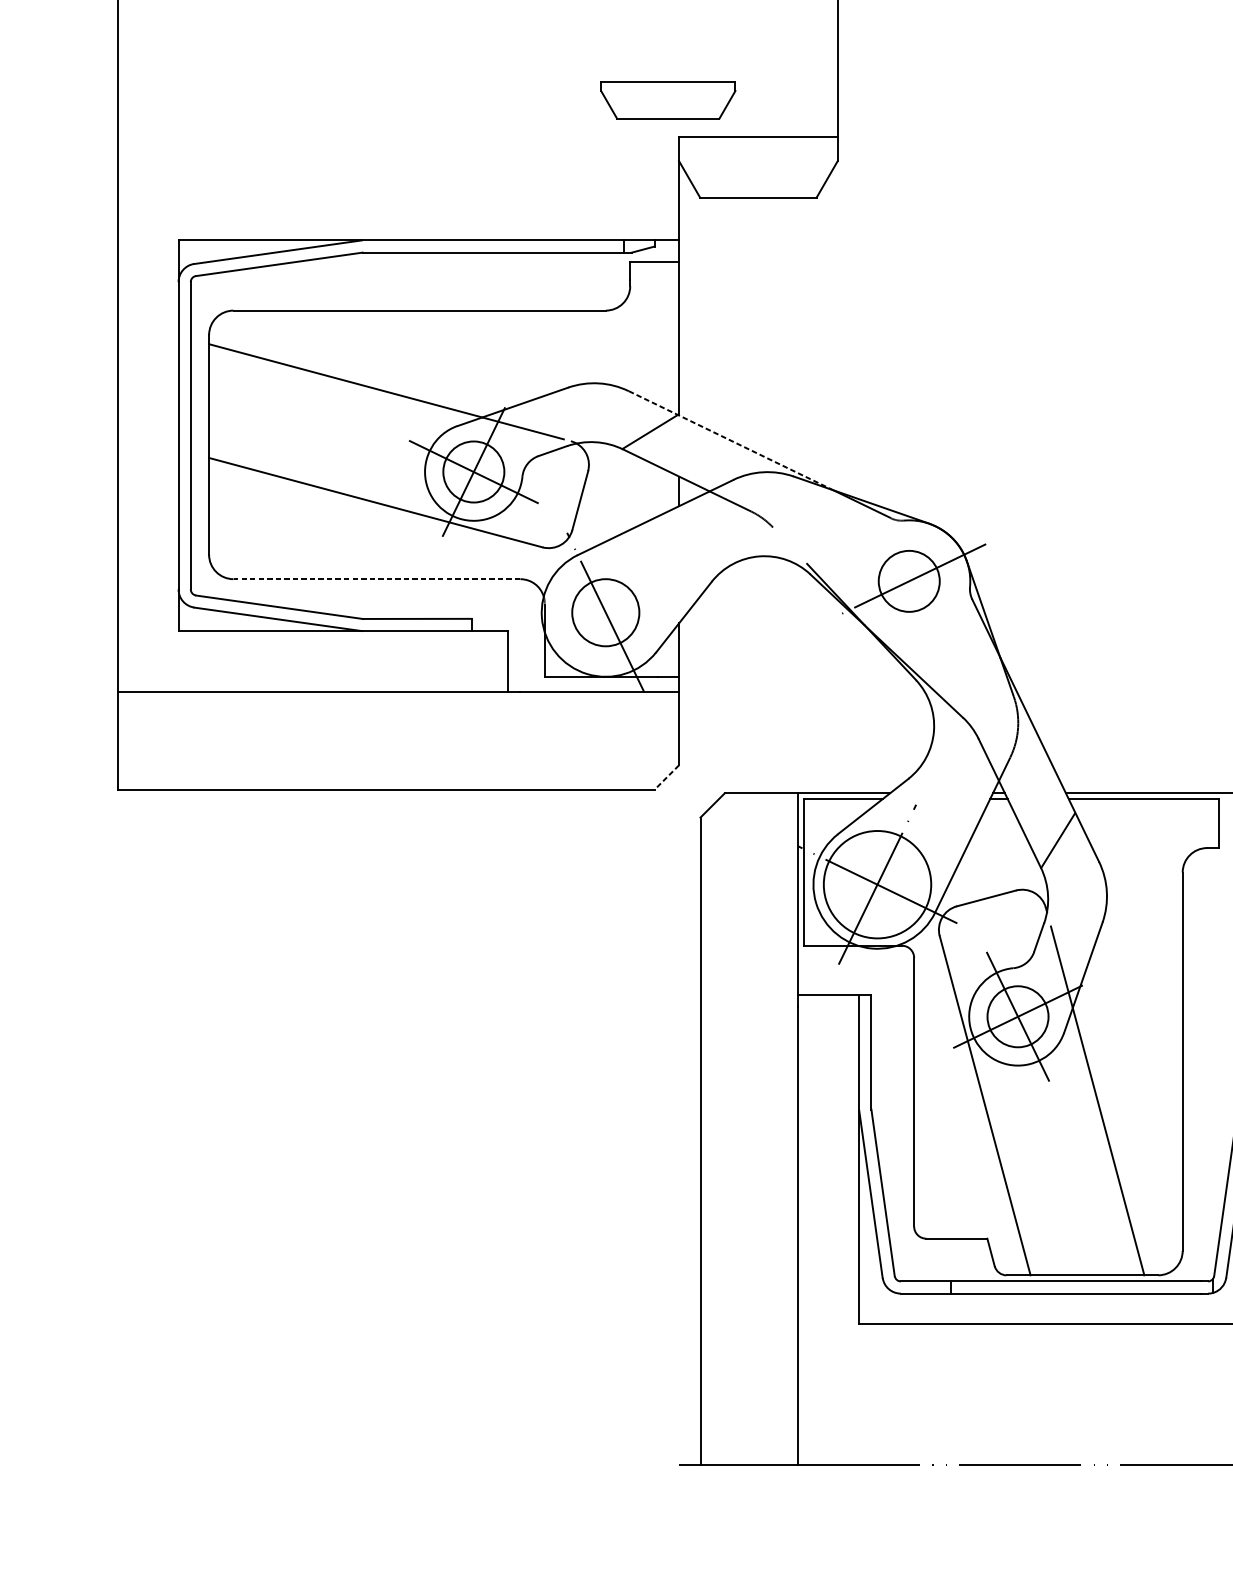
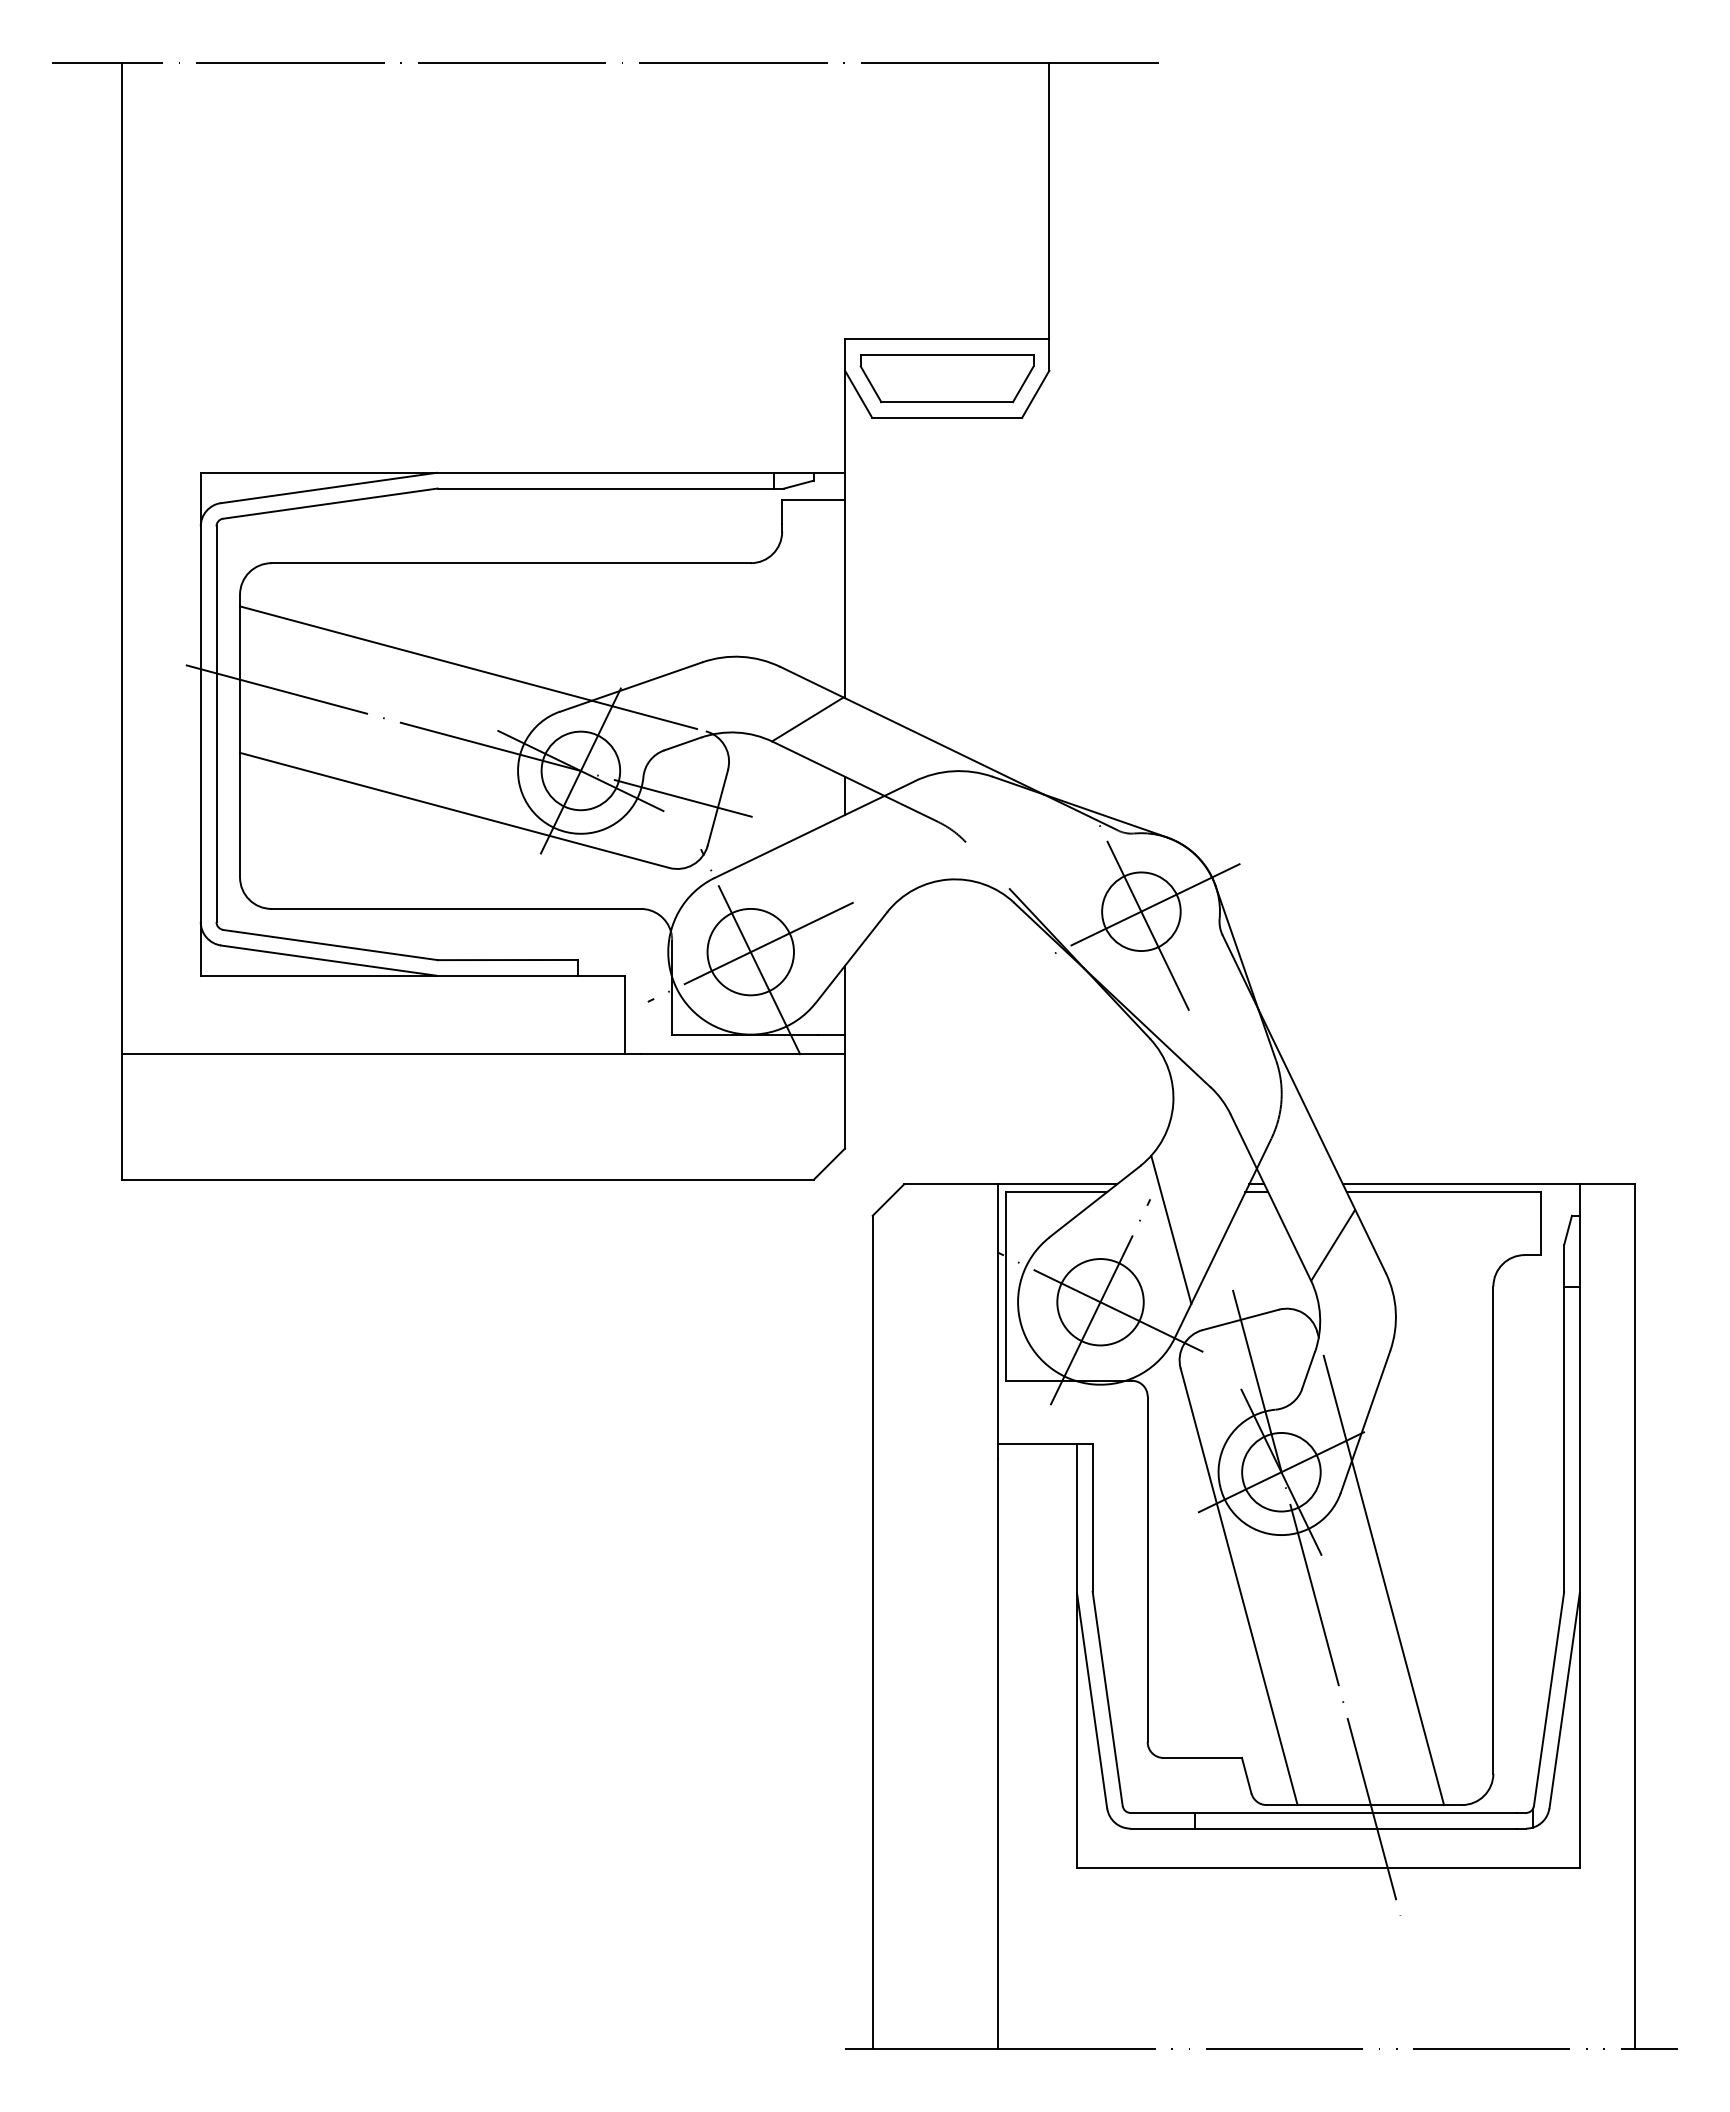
part: (667, 100) -> (946, 378), moved
line: (731, 440) -> (912, 730), dashed -> solid
line: (386, 448) -> (468, 740), added
line: (377, 578) -> (456, 908), dashed -> solid
line: (909, 581) -> (1141, 911), added
line: (605, 612) -> (750, 951), added
line: (666, 777) -> (828, 1164), dashed -> solid
line: (932, 828) -> (1171, 1229), added
circle: (877, 884) -> (1100, 1302), size x0.62
line: (1045, 1117) -> (1316, 1602), added

